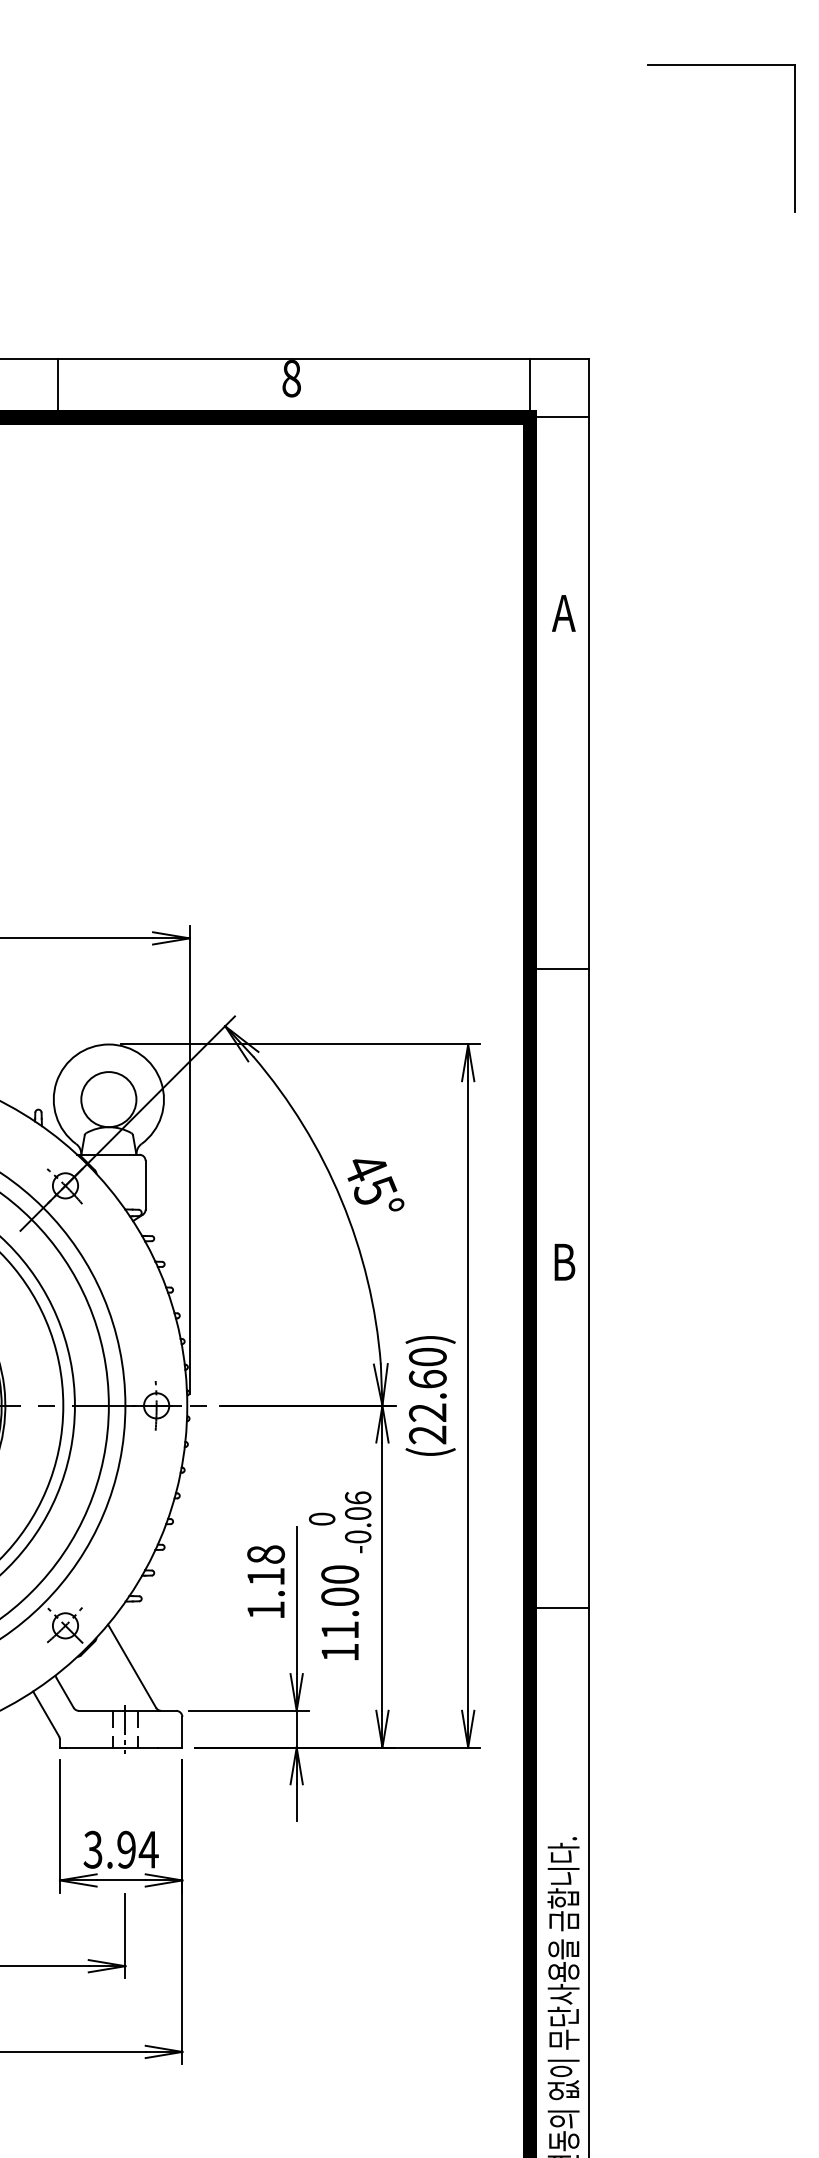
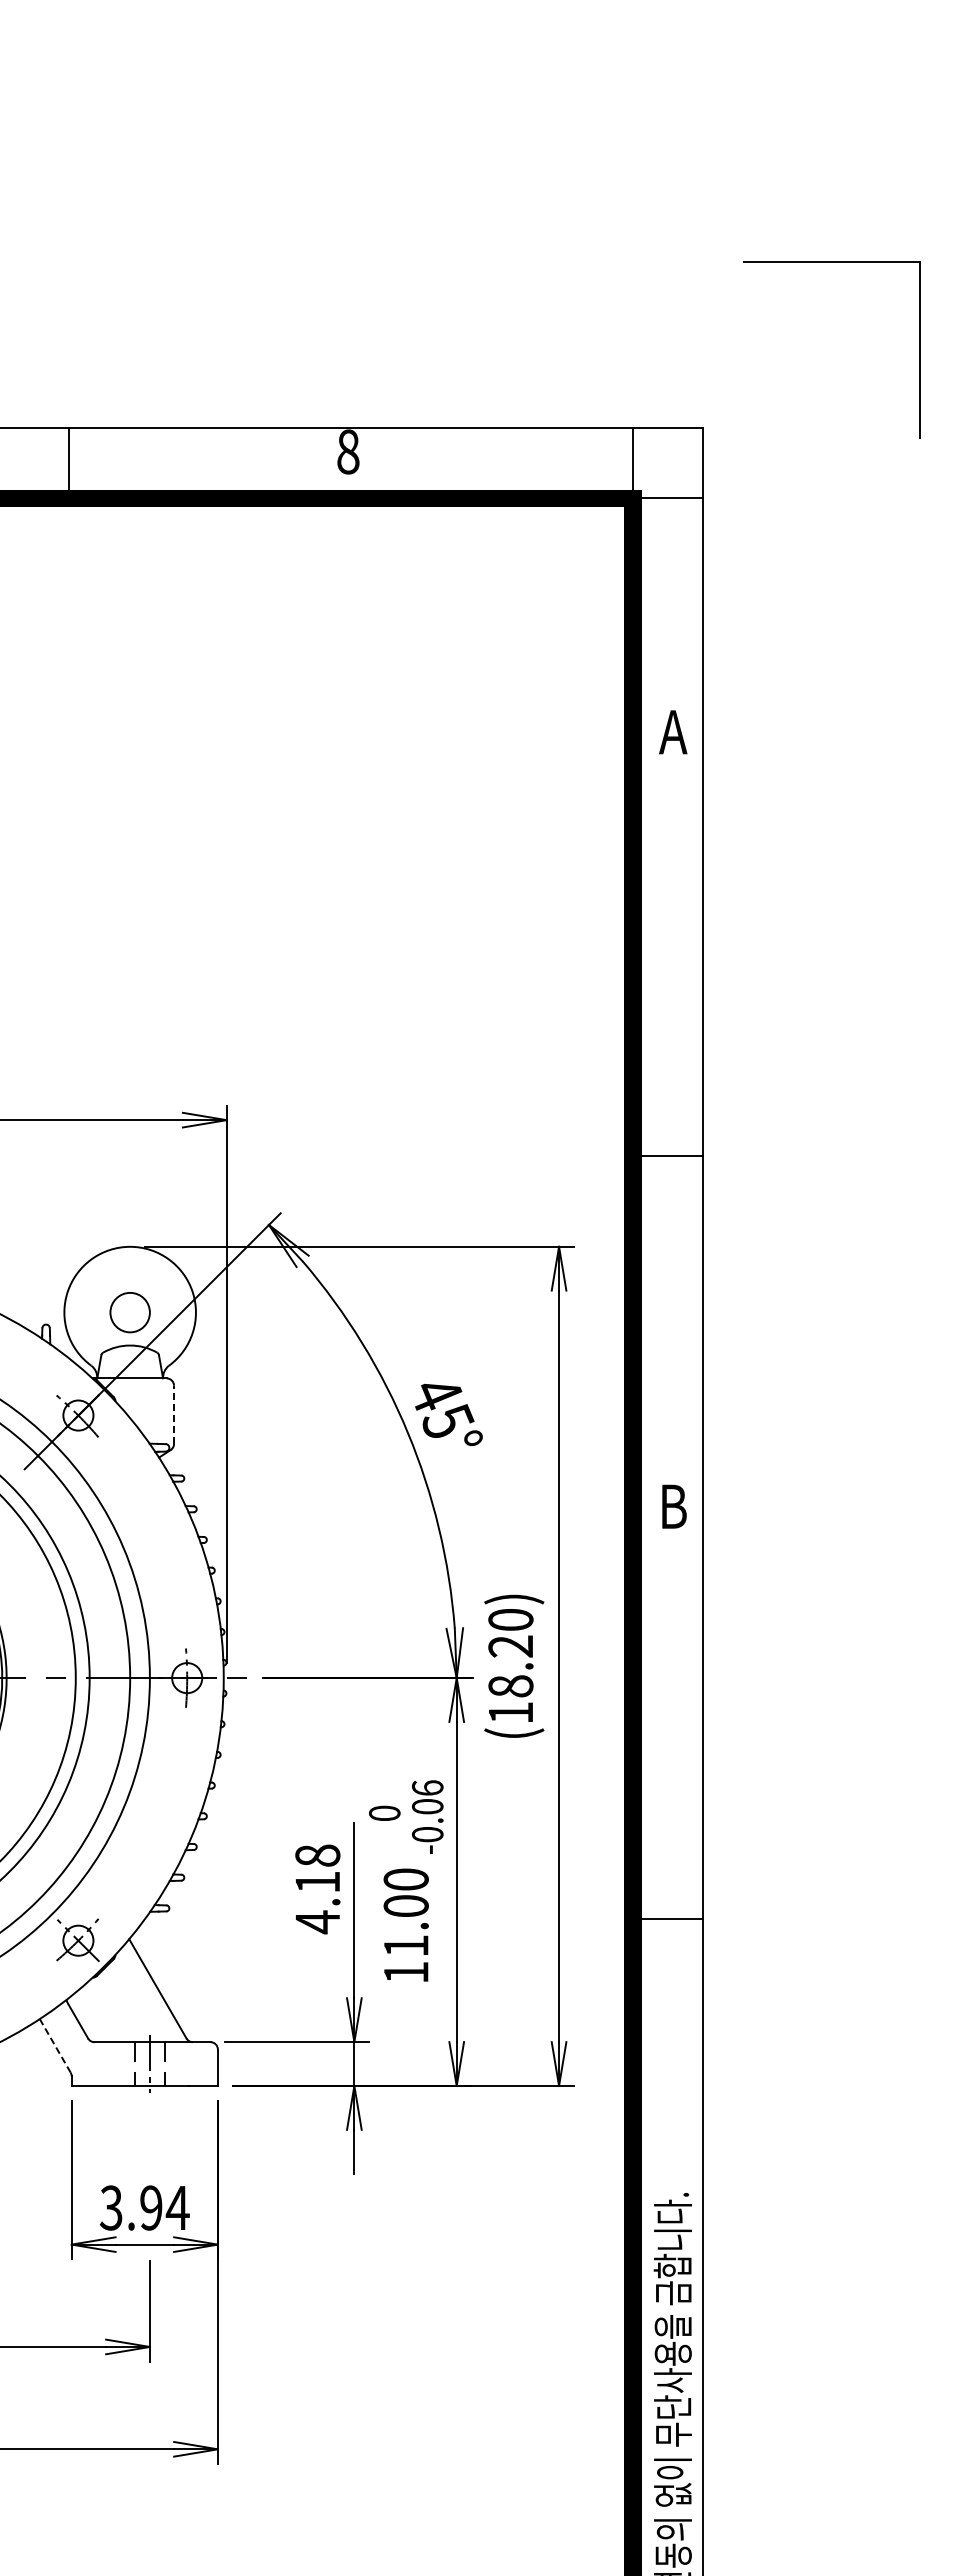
part: (720, 64) -> (831, 262), moved
circle: (109, 1099) -> (130, 1312), size x0.6
line: (146, 1184) -> (174, 1414), solid -> dashed
text: (427, 1406) -> (510, 1679), (22.60) -> (18.20)
text: (265, 1610) -> (317, 1922), 1.18 -> 4.18
line: (46, 1713) -> (55, 2045), solid -> dashed

